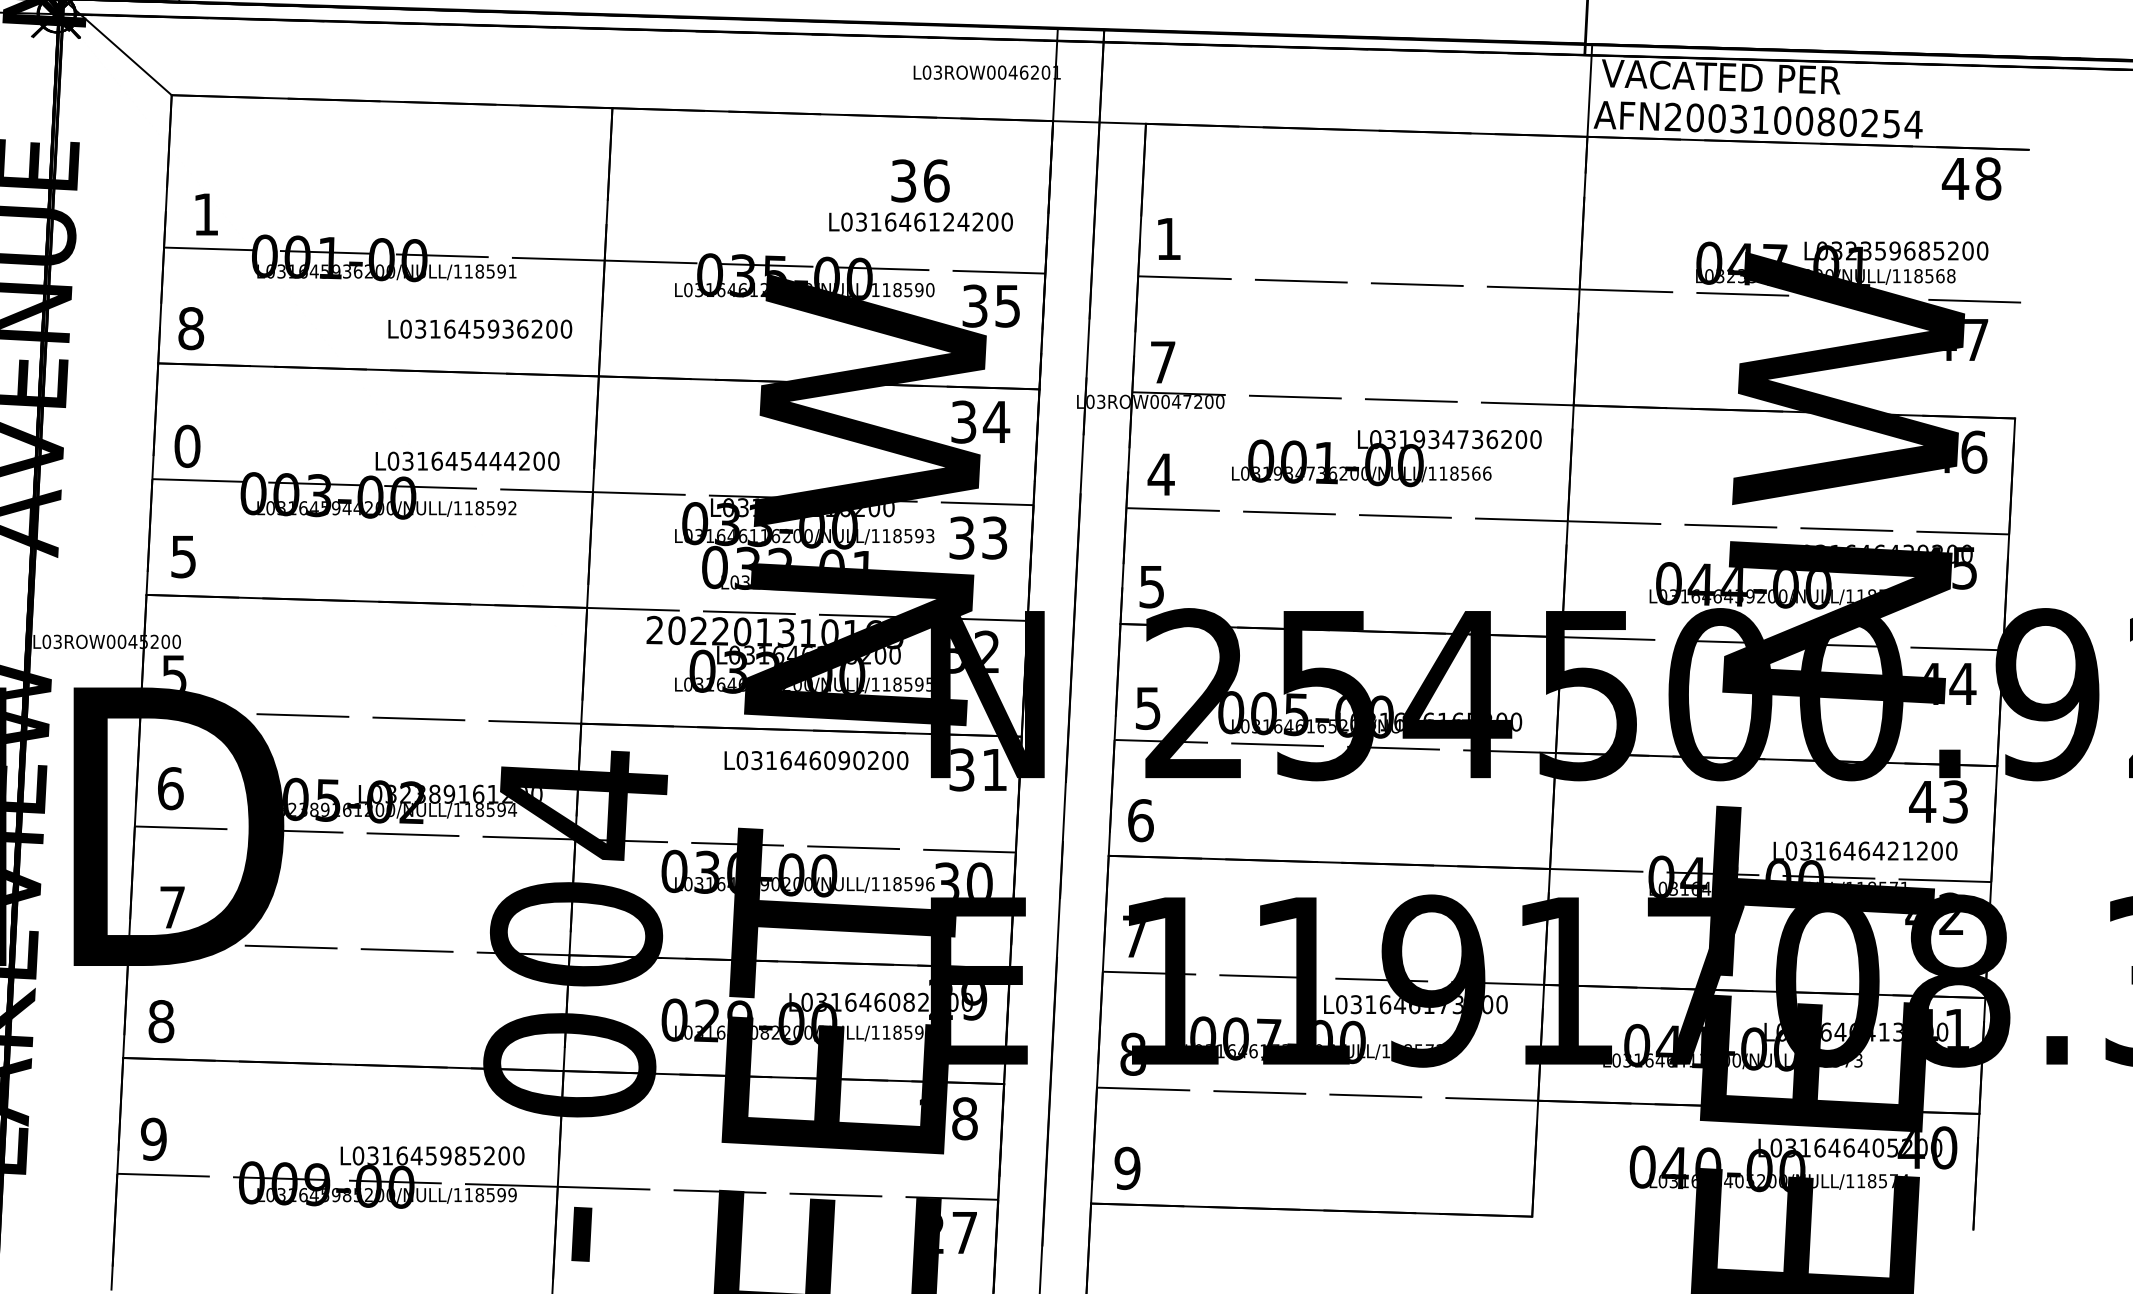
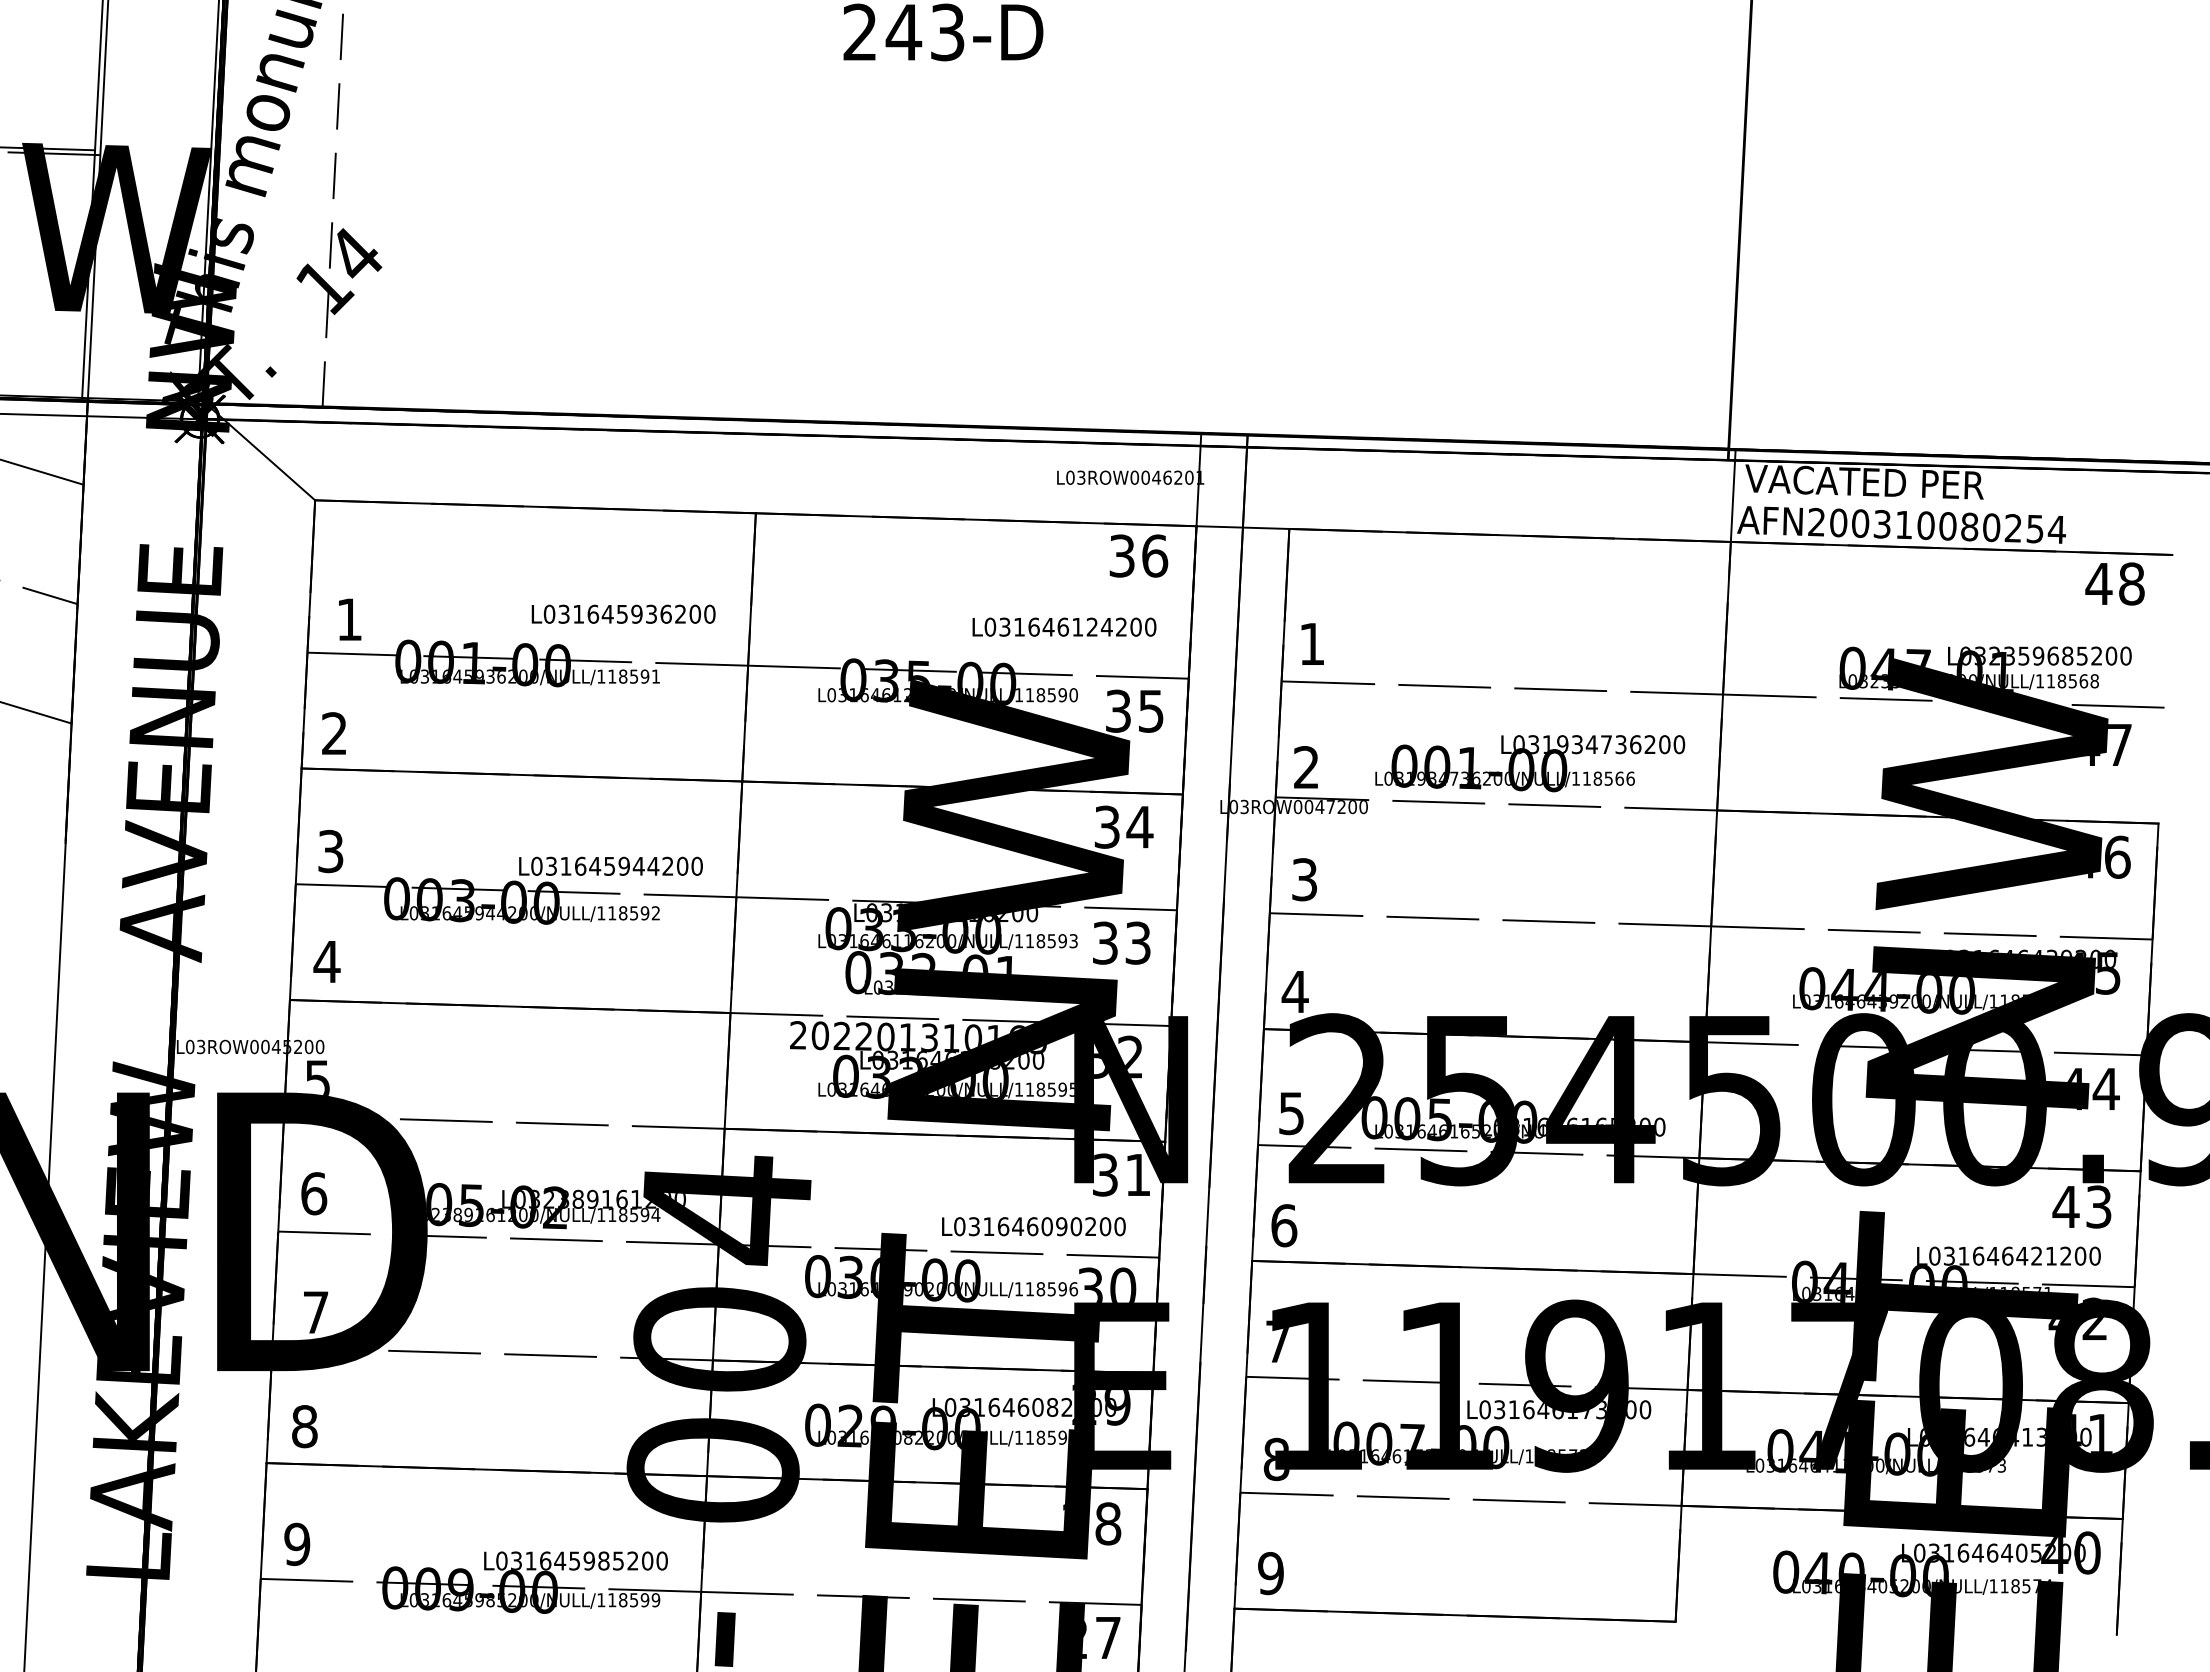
text: (920, 180) -> (1138, 555), moved
text: (191, 328) -> (334, 733), 8 -> 2
text: (480, 328) -> (623, 613), moved
text: (1163, 362) -> (1306, 767), 7 -> 2
text: (187, 446) -> (330, 851), 0 -> 3
text: (1387, 458) -> (1530, 763), moved
text: (481, 460) -> (624, 865), L031645444200 -> L031645944200
text: (1161, 474) -> (1304, 879), 4 -> 3
text: (183, 557) -> (326, 962), 5 -> 4
text: (1151, 587) -> (1294, 992), 5 -> 4
text: (816, 760) -> (1033, 1226), moved

